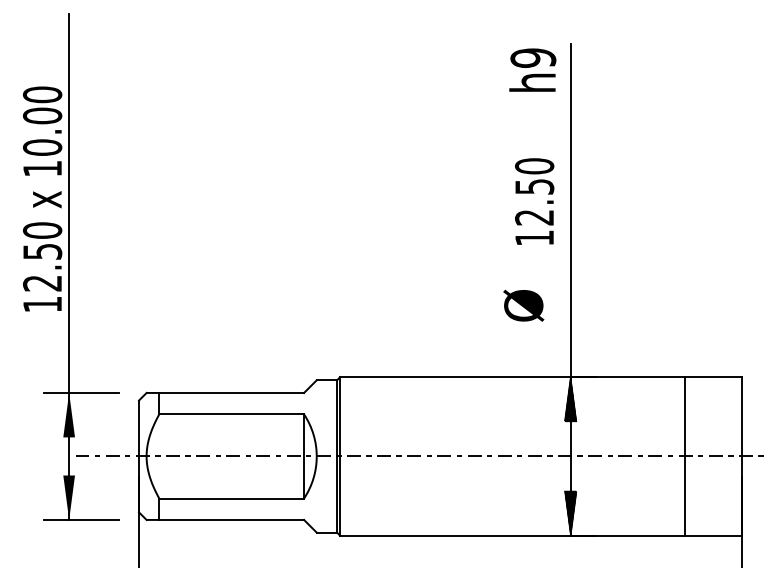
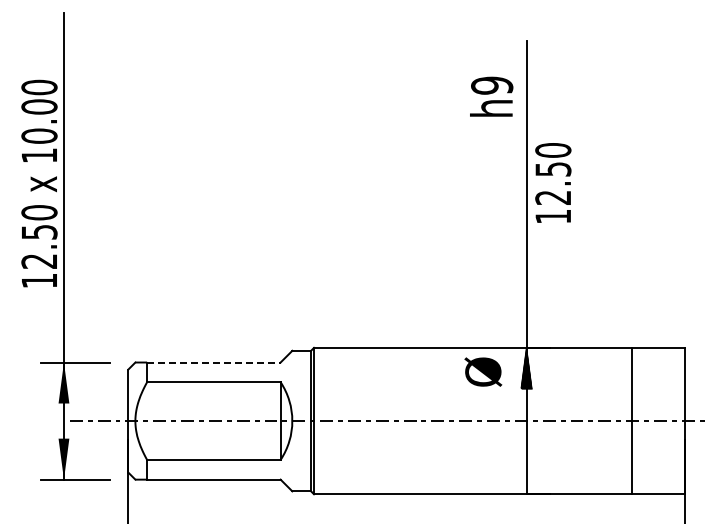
text: (532, 69) -> (491, 96), moved
text: (534, 201) -> (553, 182), moved
text: (523, 305) -> (483, 371), moved
line: (231, 392) -> (213, 362), solid -> dashed
hatch: (570, 513) -> (526, 473), removed

